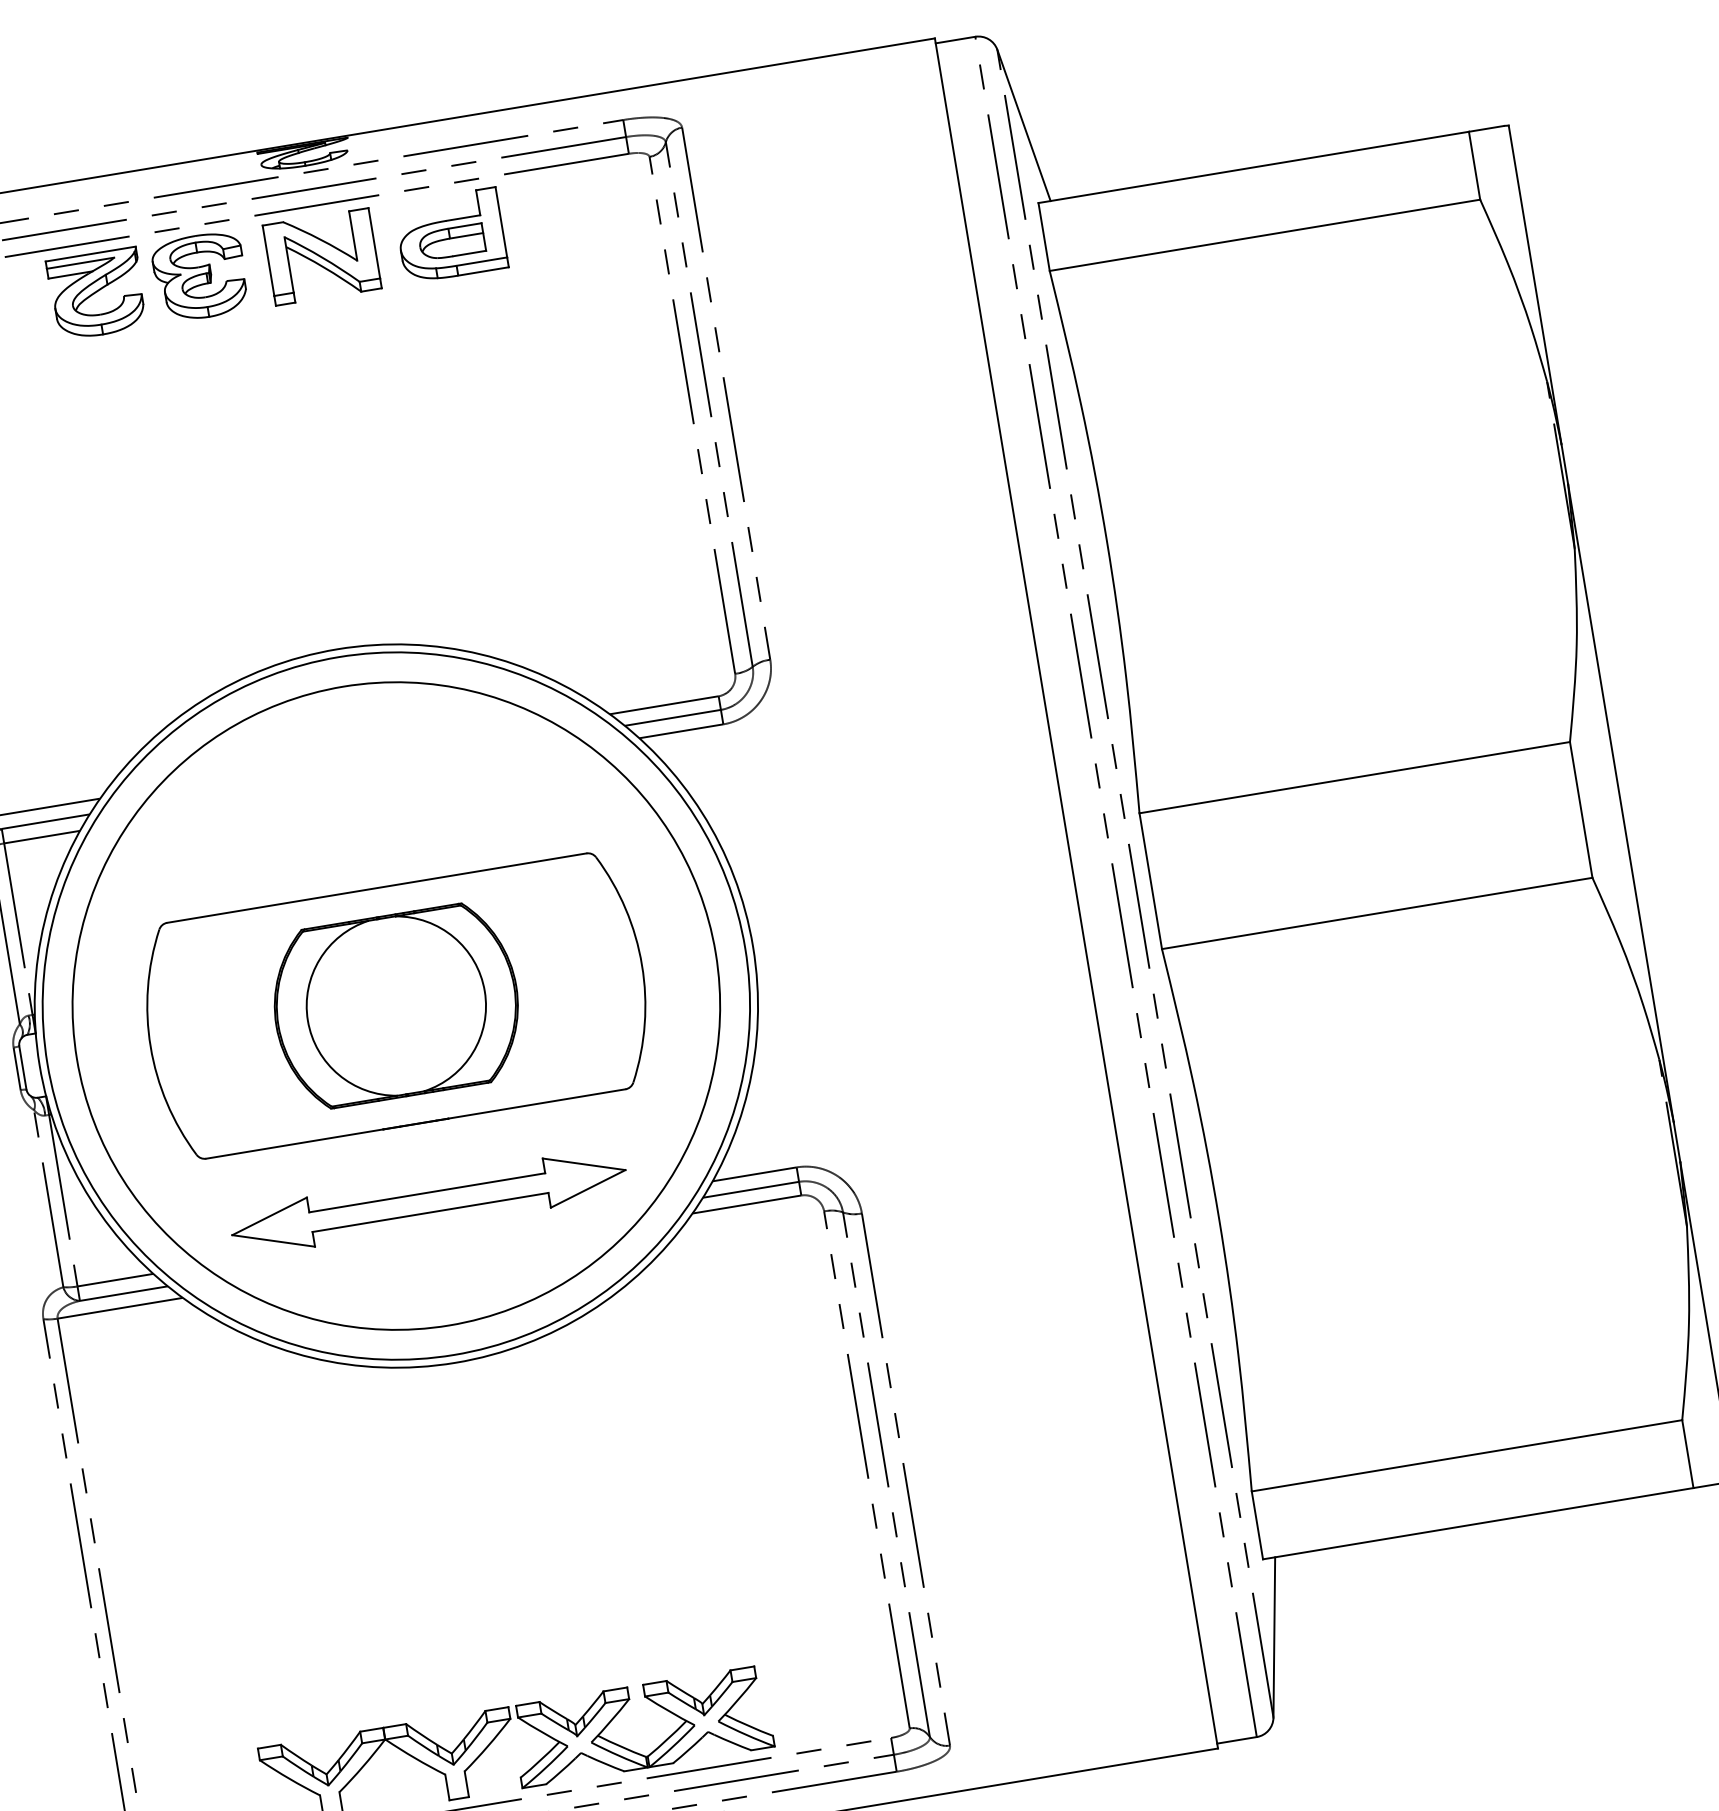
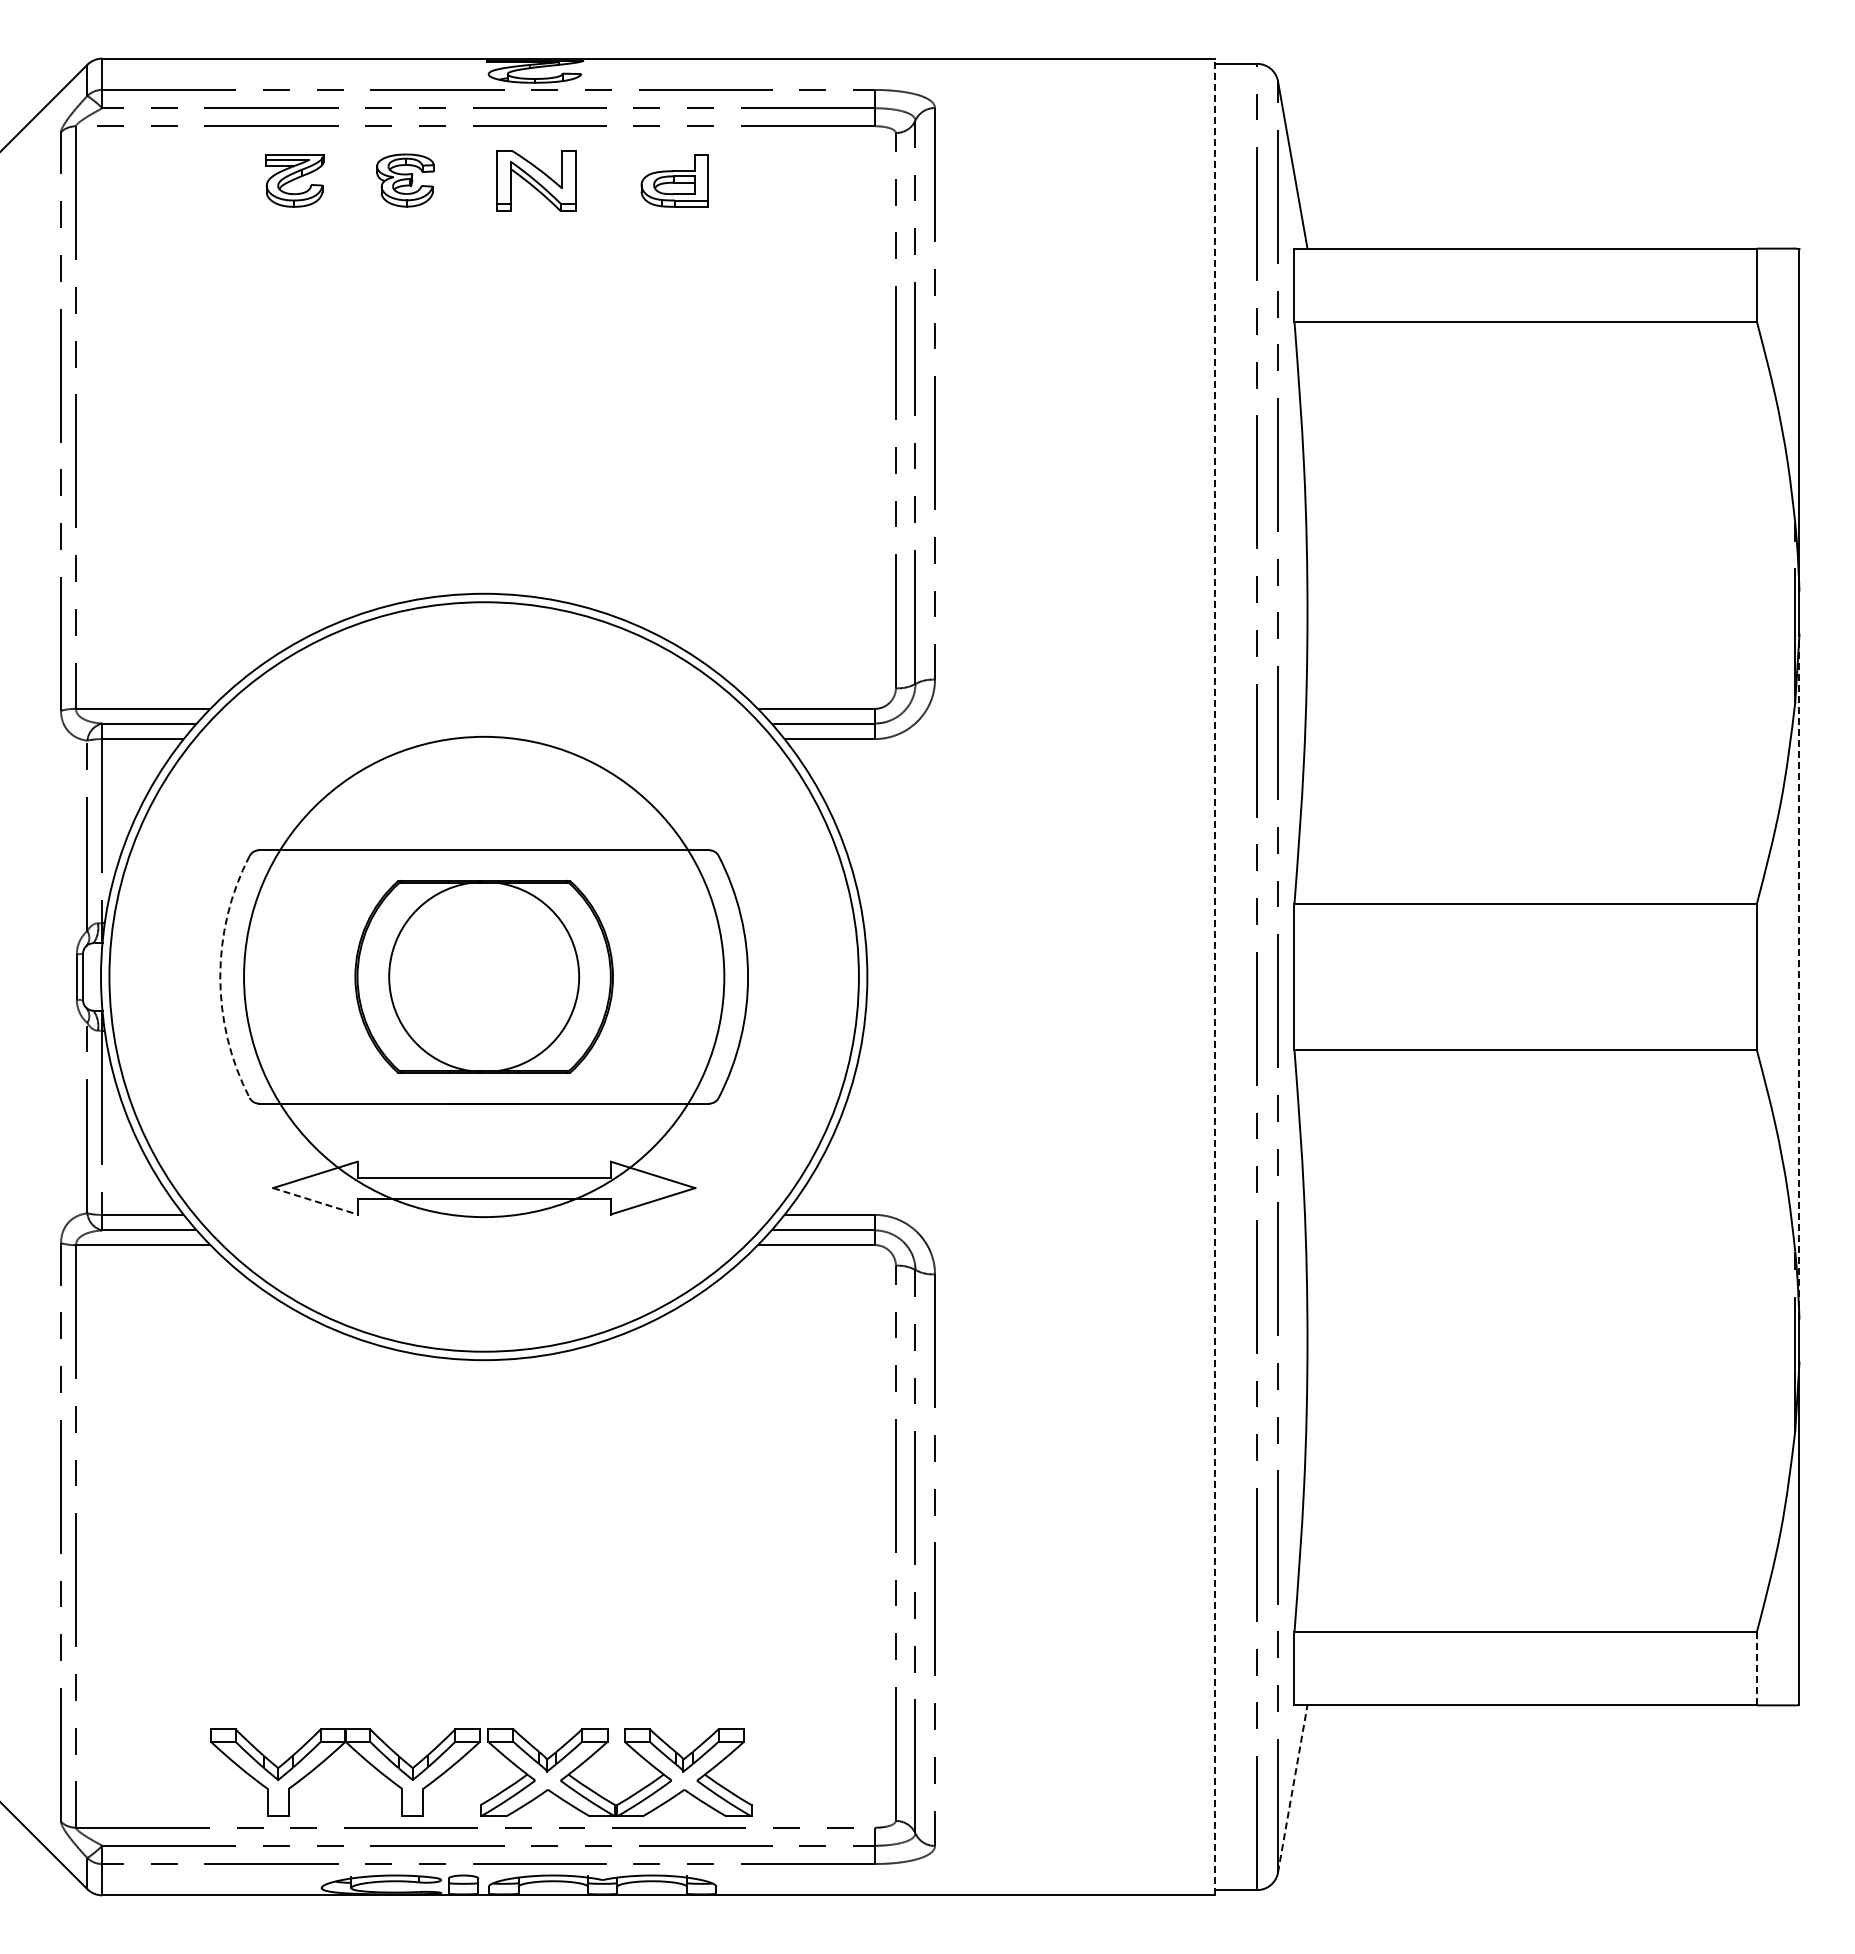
part: (450, 235) -> (674, 180), size x0.6
part: (322, 256) -> (536, 180), size x0.7
part: (200, 276) -> (405, 180), size x0.6
part: (96, 293) -> (294, 180), size x0.6
line: (1620, 802) -> (1799, 976), solid -> dashed
line: (1076, 893) -> (1214, 976), solid -> dashed
circle: (396, 1005) -> (484, 976), size x0.7
arc: (150, 1046) -> (220, 976), solid -> dashed
line: (273, 1241) -> (315, 1201), solid -> dashed
line: (1687, 1454) -> (1756, 1669), solid -> dashed
line: (1274, 1637) -> (1292, 1789), solid -> dashed

